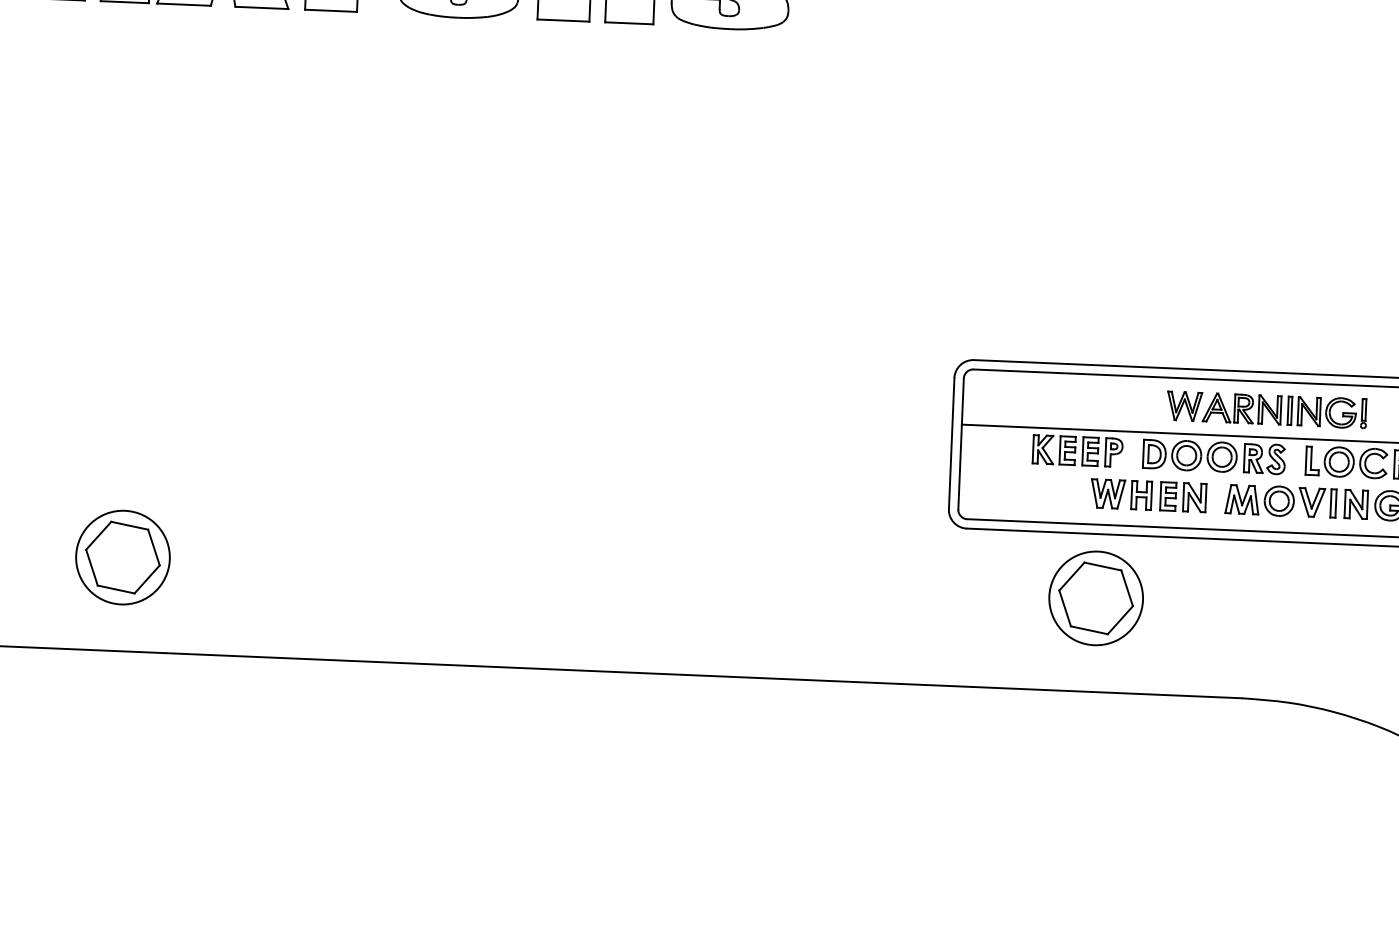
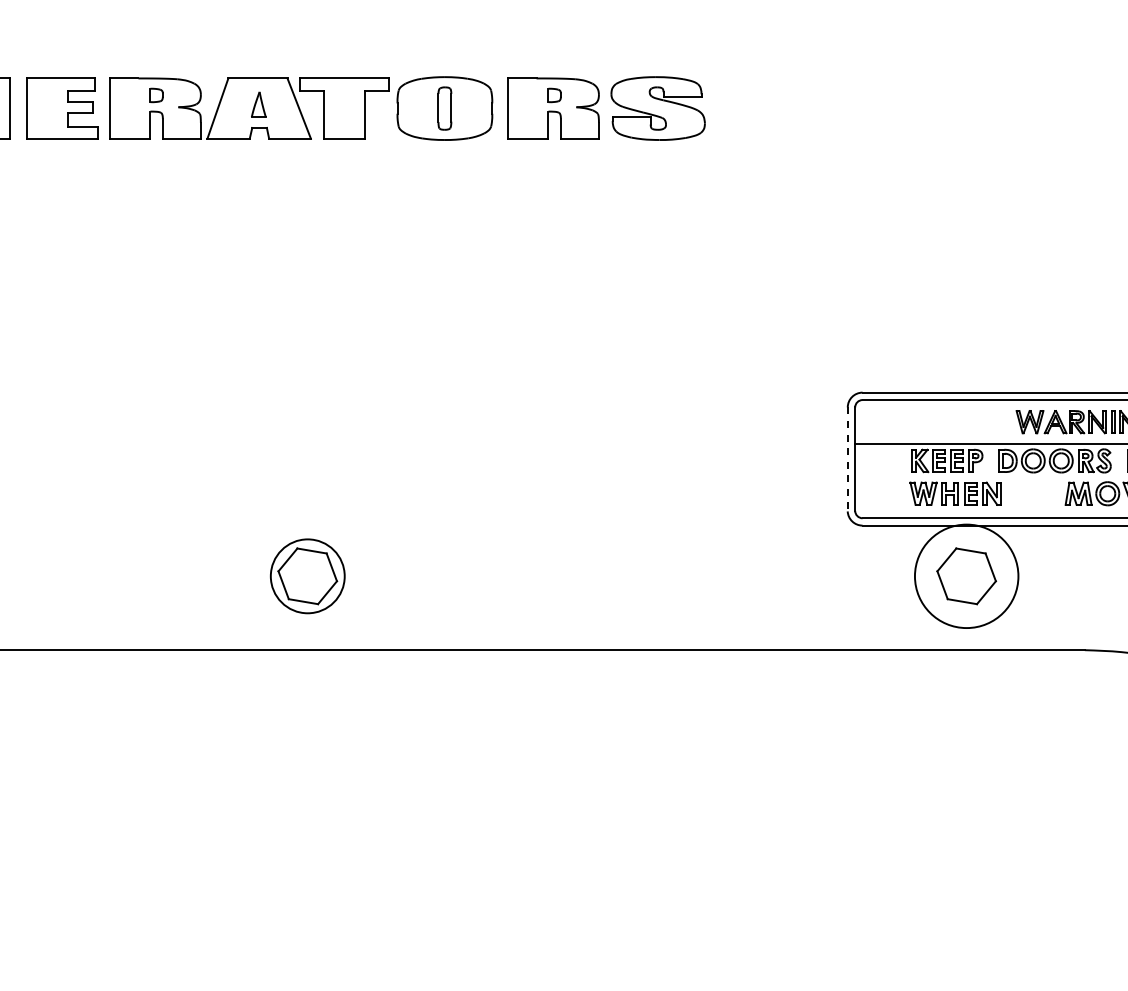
line: (951, 444) -> (847, 459), solid -> dashed
part: (1148, 495) -> (955, 493), moved
part: (122, 557) -> (307, 576), moved
circle: (1095, 598) -> (966, 576), size x1.4

